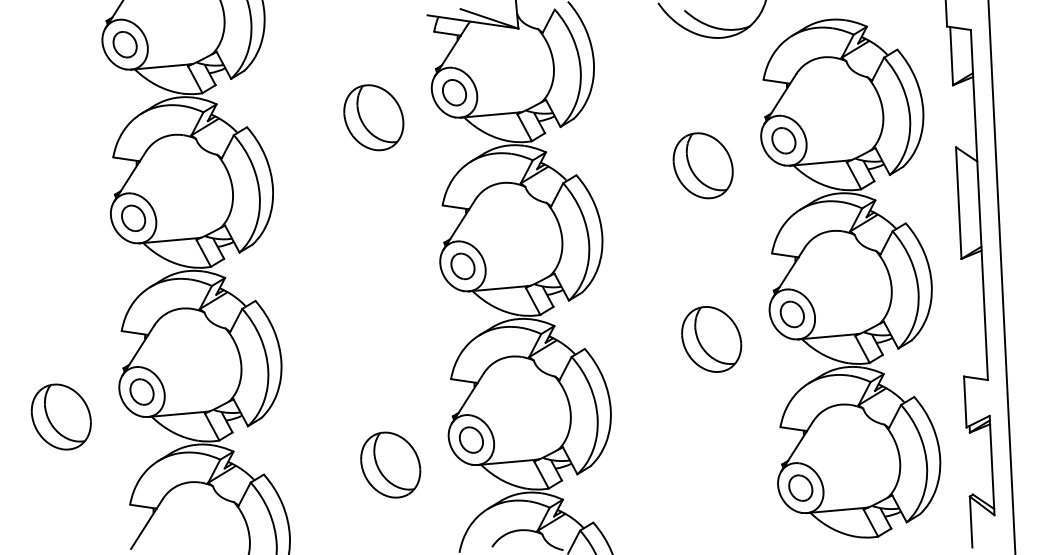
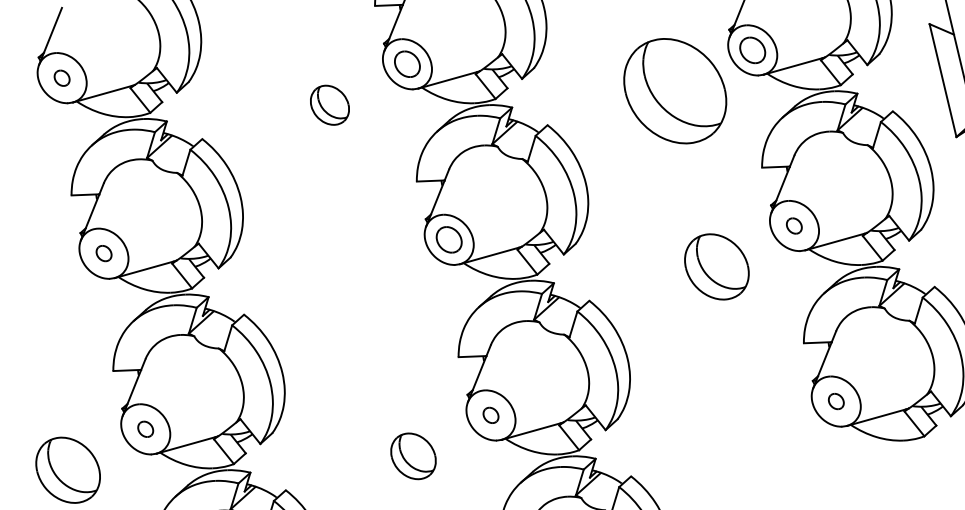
part: (124, 44) -> (61, 78), size x0.6
part: (373, 117) -> (329, 105), size x0.6
part: (702, 165) -> (674, 91), size x1.6
part: (133, 217) -> (103, 252), size x0.6
part: (791, 314) -> (793, 226), size x0.6
part: (141, 391) -> (145, 428), size x0.6
part: (471, 439) -> (490, 414), size x0.6
part: (390, 464) -> (413, 455), size x0.7
part: (800, 487) -> (835, 401), size x0.6

